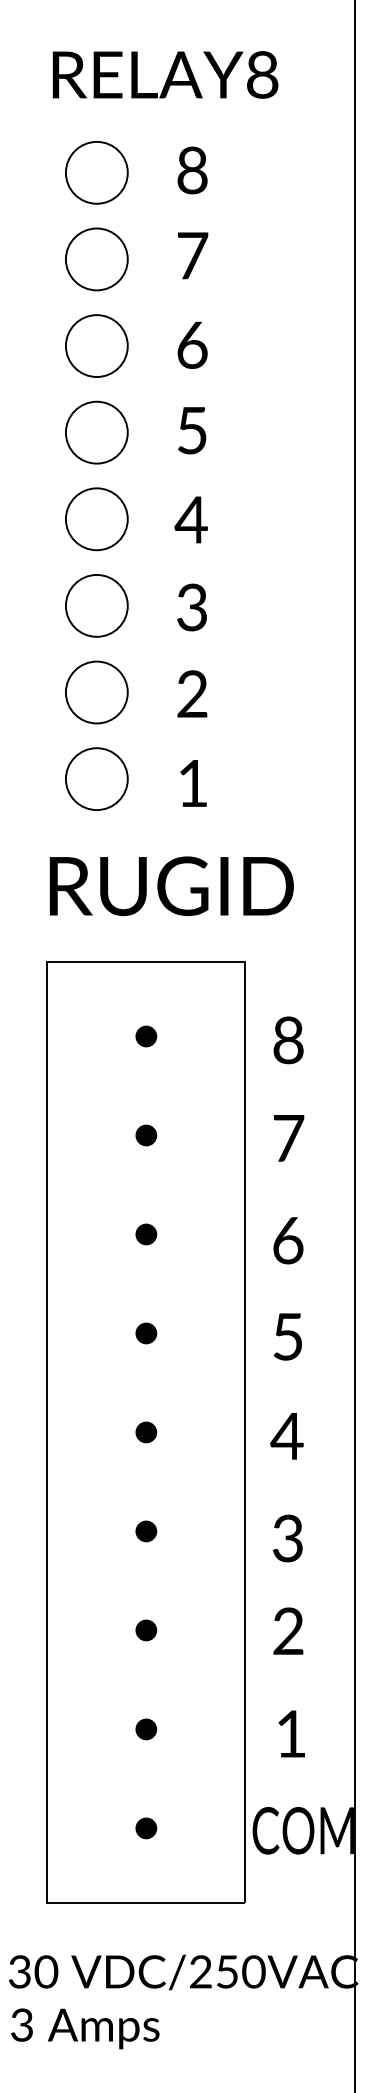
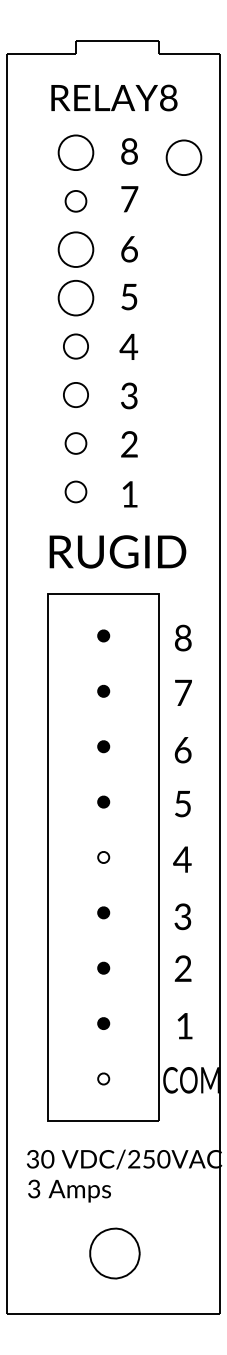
part: (289, 181) -> (183, 157), added
part: (95, 259) -> (75, 201), size x0.6
part: (95, 519) -> (75, 346), size x0.7
part: (95, 604) -> (75, 394), size x0.7
part: (95, 692) -> (75, 443), size x0.6
part: (95, 778) -> (75, 491), size x0.6
fill: (146, 1432) -> (103, 857), removed
fill: (146, 1827) -> (103, 1078), removed

